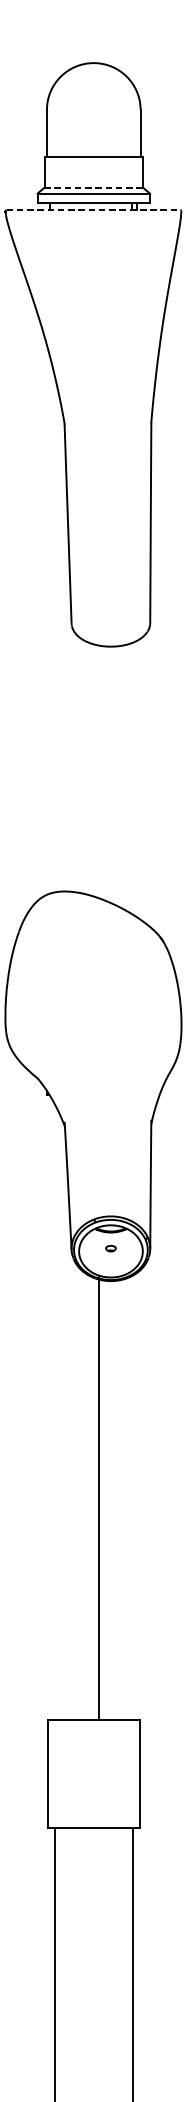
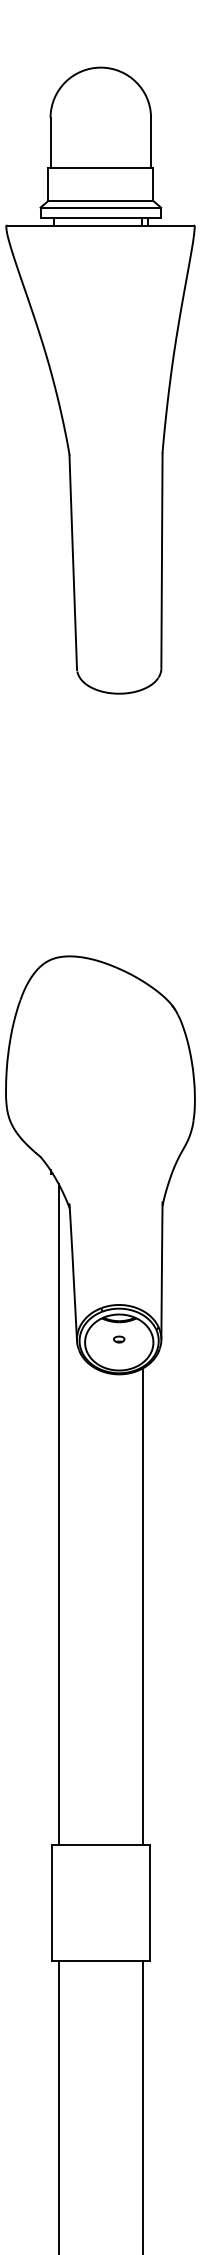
line: (93, 187) -> (100, 201), dashed -> solid
line: (93, 210) -> (100, 225), dashed -> solid
line: (54, 1411) -> (58, 1514), added
line: (99, 1497) -> (142, 1606), moved

